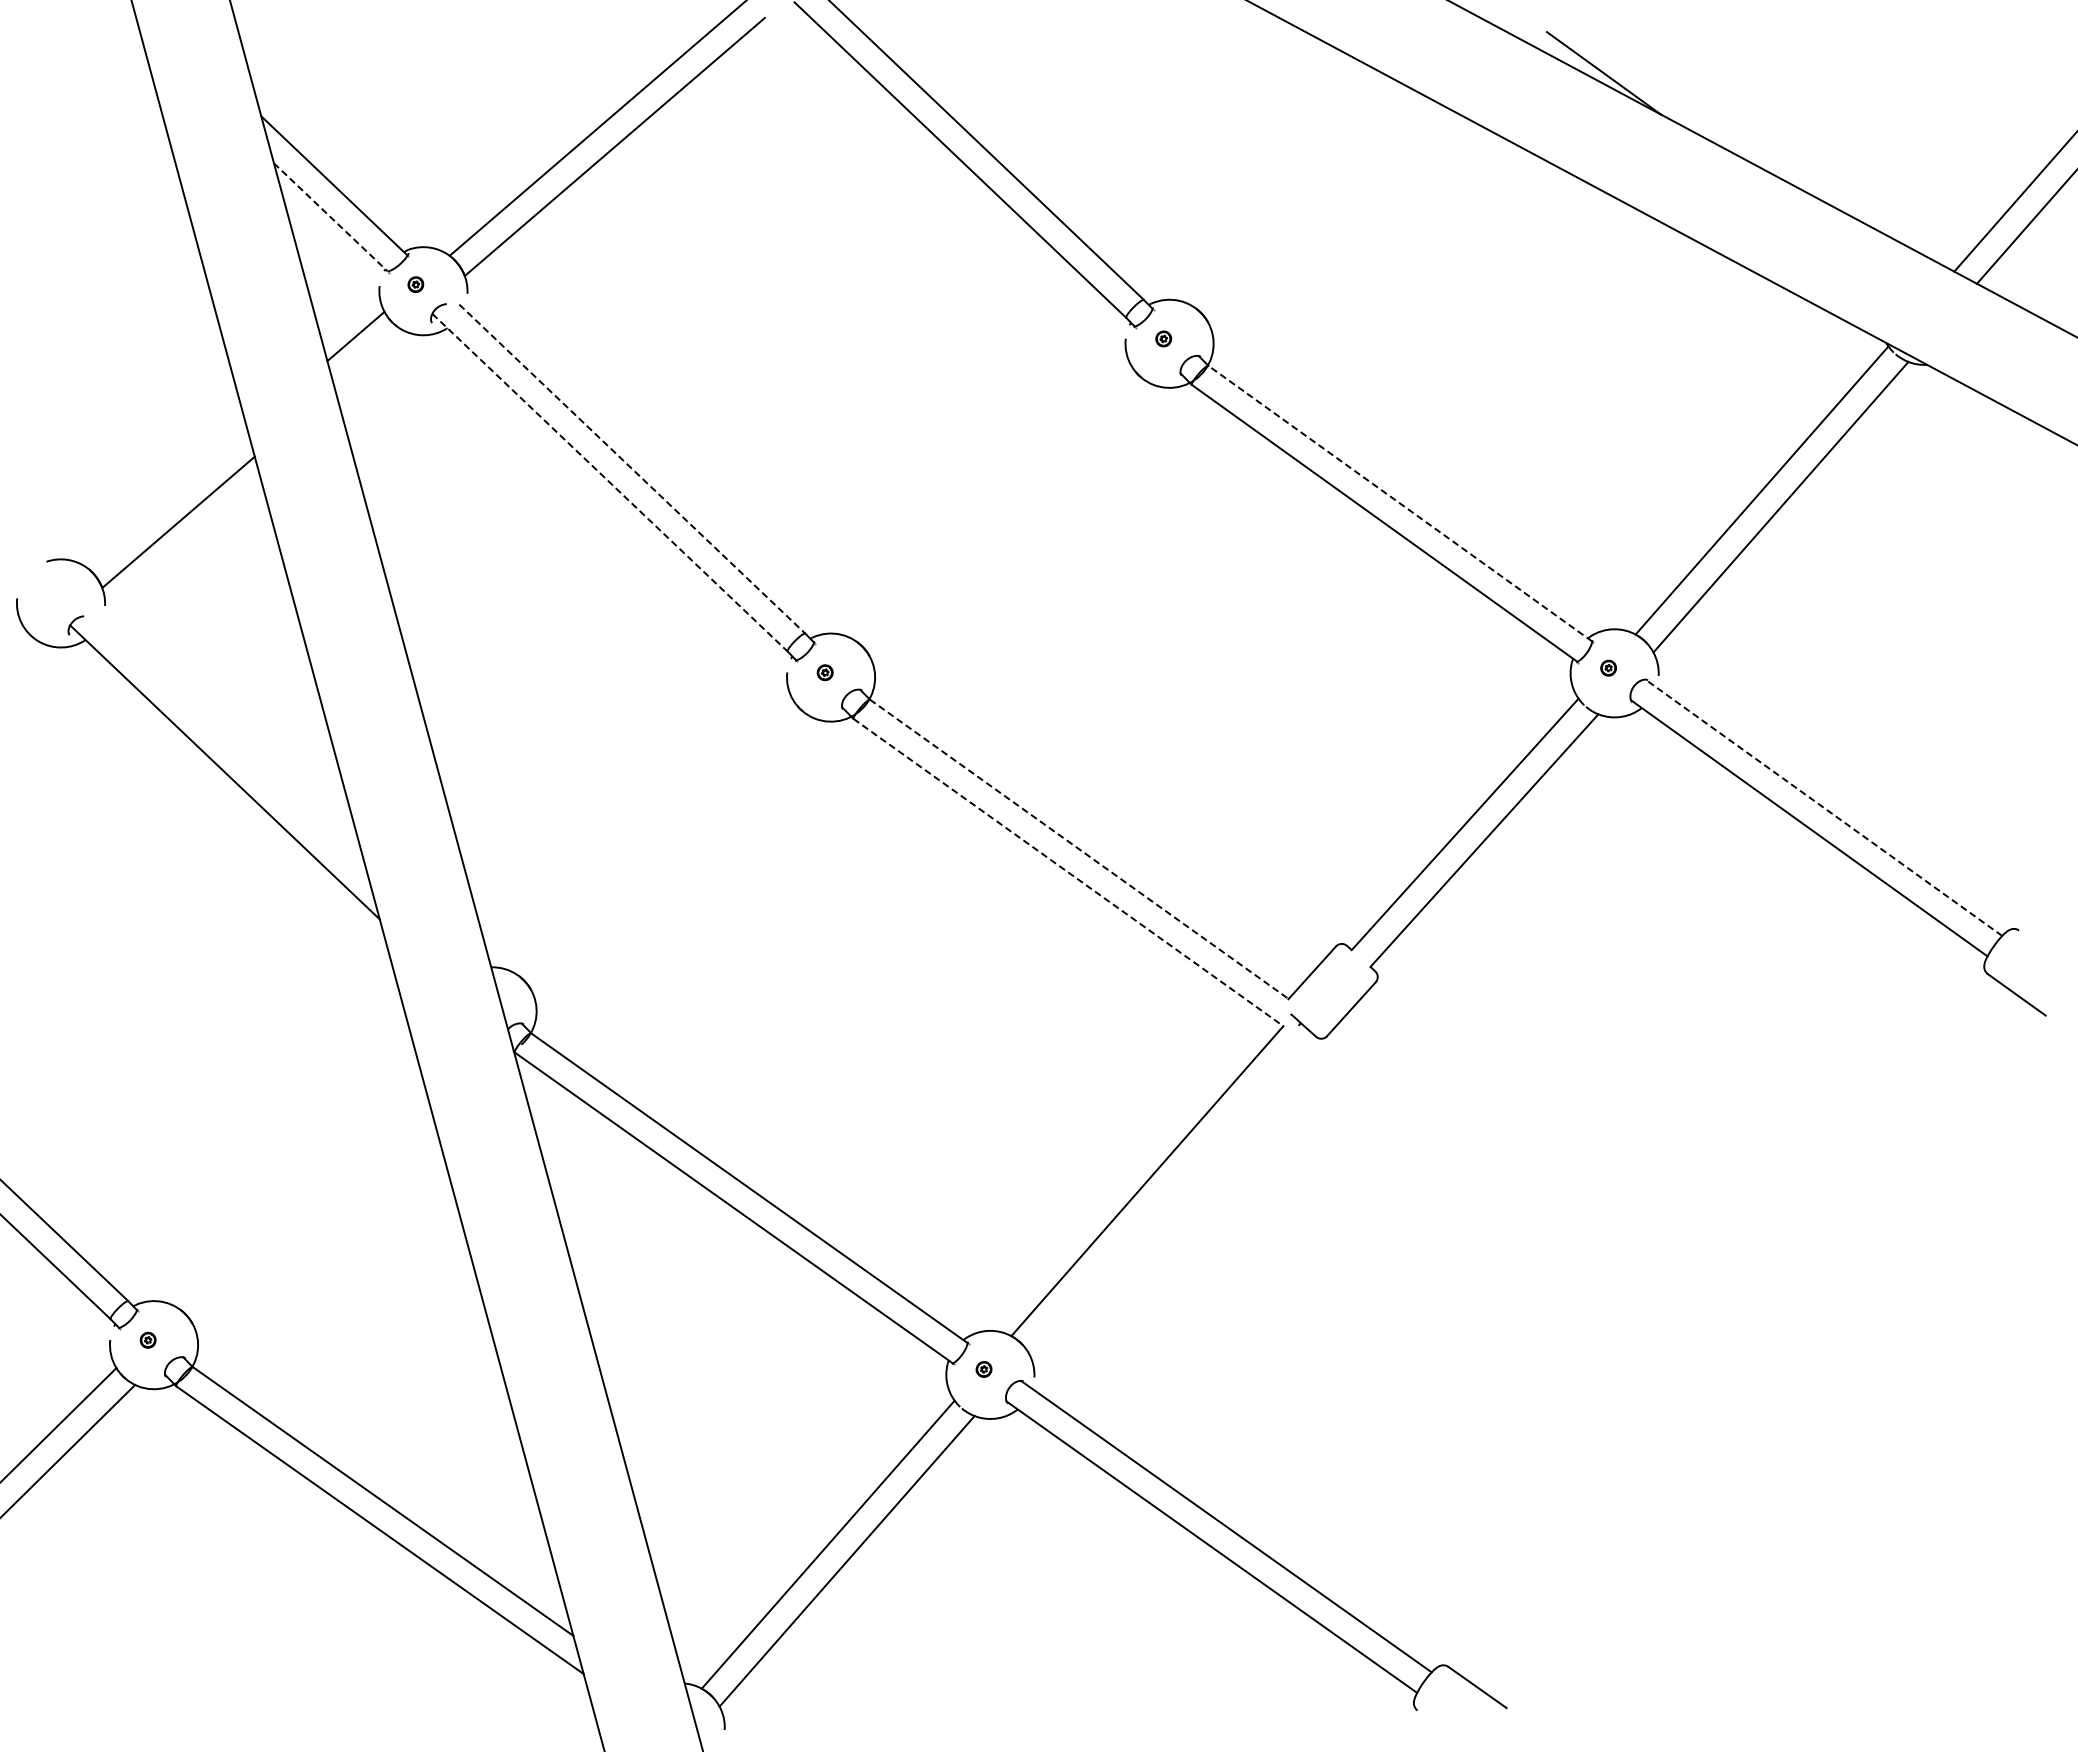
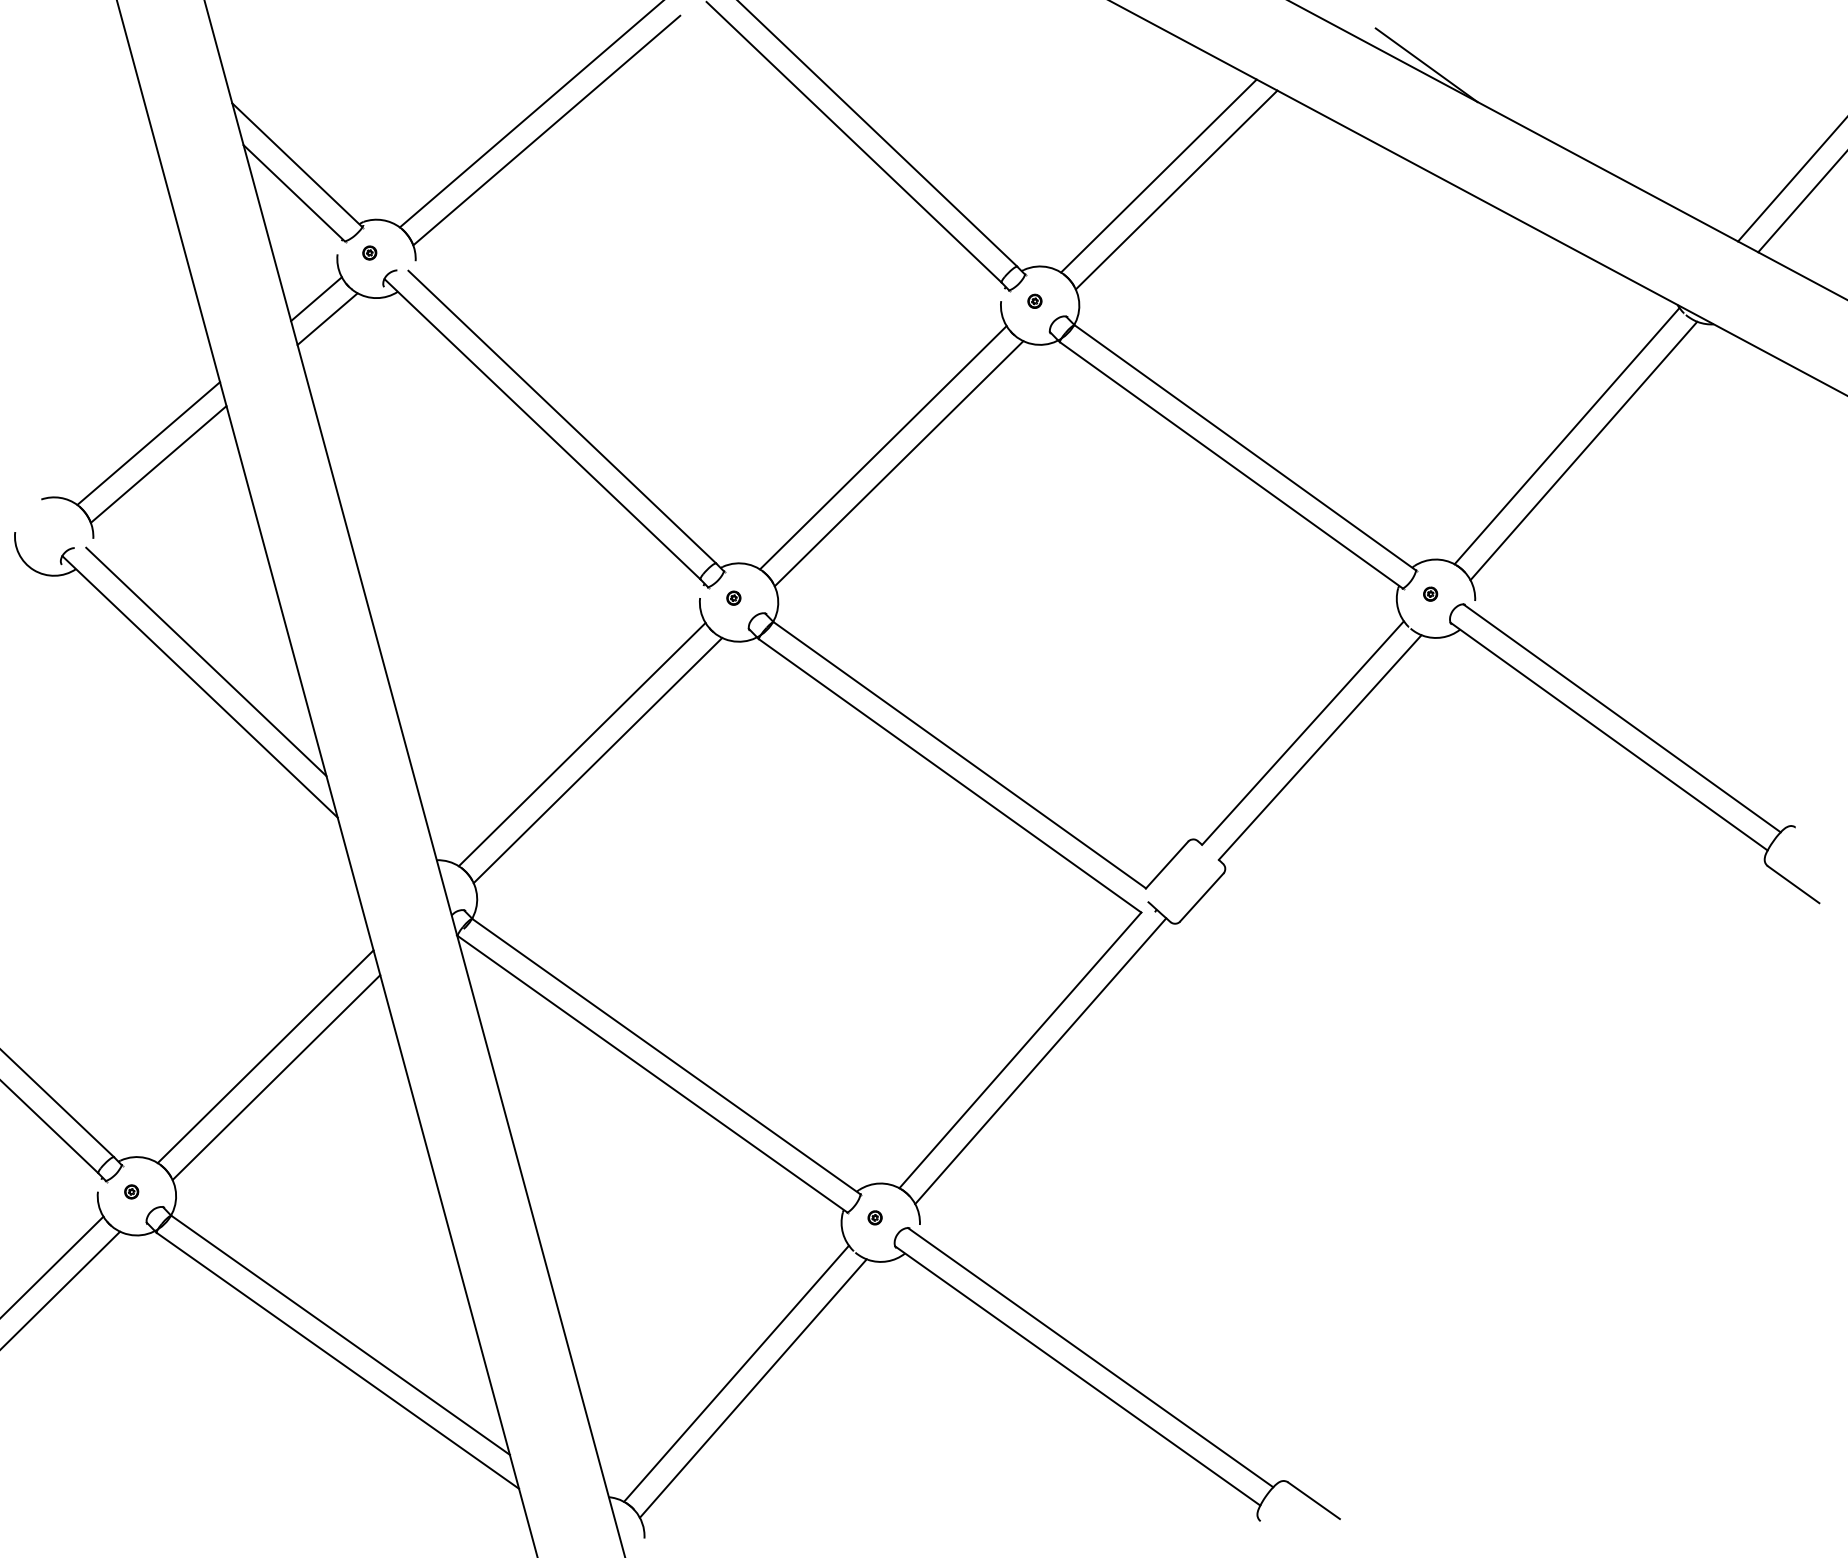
line: (1303, 197) -> (1159, 175), added
line: (1322, 213) -> (1176, 189), added
line: (330, 217) -> (293, 193), dashed -> solid
line: (368, 358) -> (327, 318), added
line: (632, 469) -> (562, 417), dashed -> solid
line: (610, 483) -> (542, 429), dashed -> solid
line: (167, 498) -> (148, 443), added
line: (992, 503) -> (882, 447), added
line: (1399, 503) -> (1244, 447), dashed -> solid
line: (1010, 521) -> (898, 463), added
line: (232, 744) -> (206, 662), added
line: (1823, 807) -> (1621, 718), dashed -> solid
line: (654, 837) -> (582, 744), added
line: (1079, 849) -> (960, 755), dashed -> solid
line: (672, 855) -> (598, 760), added
line: (1068, 872) -> (950, 775), dashed -> solid
line: (298, 1187) -> (265, 1056), added
line: (1170, 1192) -> (1040, 1060), added
line: (310, 1211) -> (276, 1077), added

